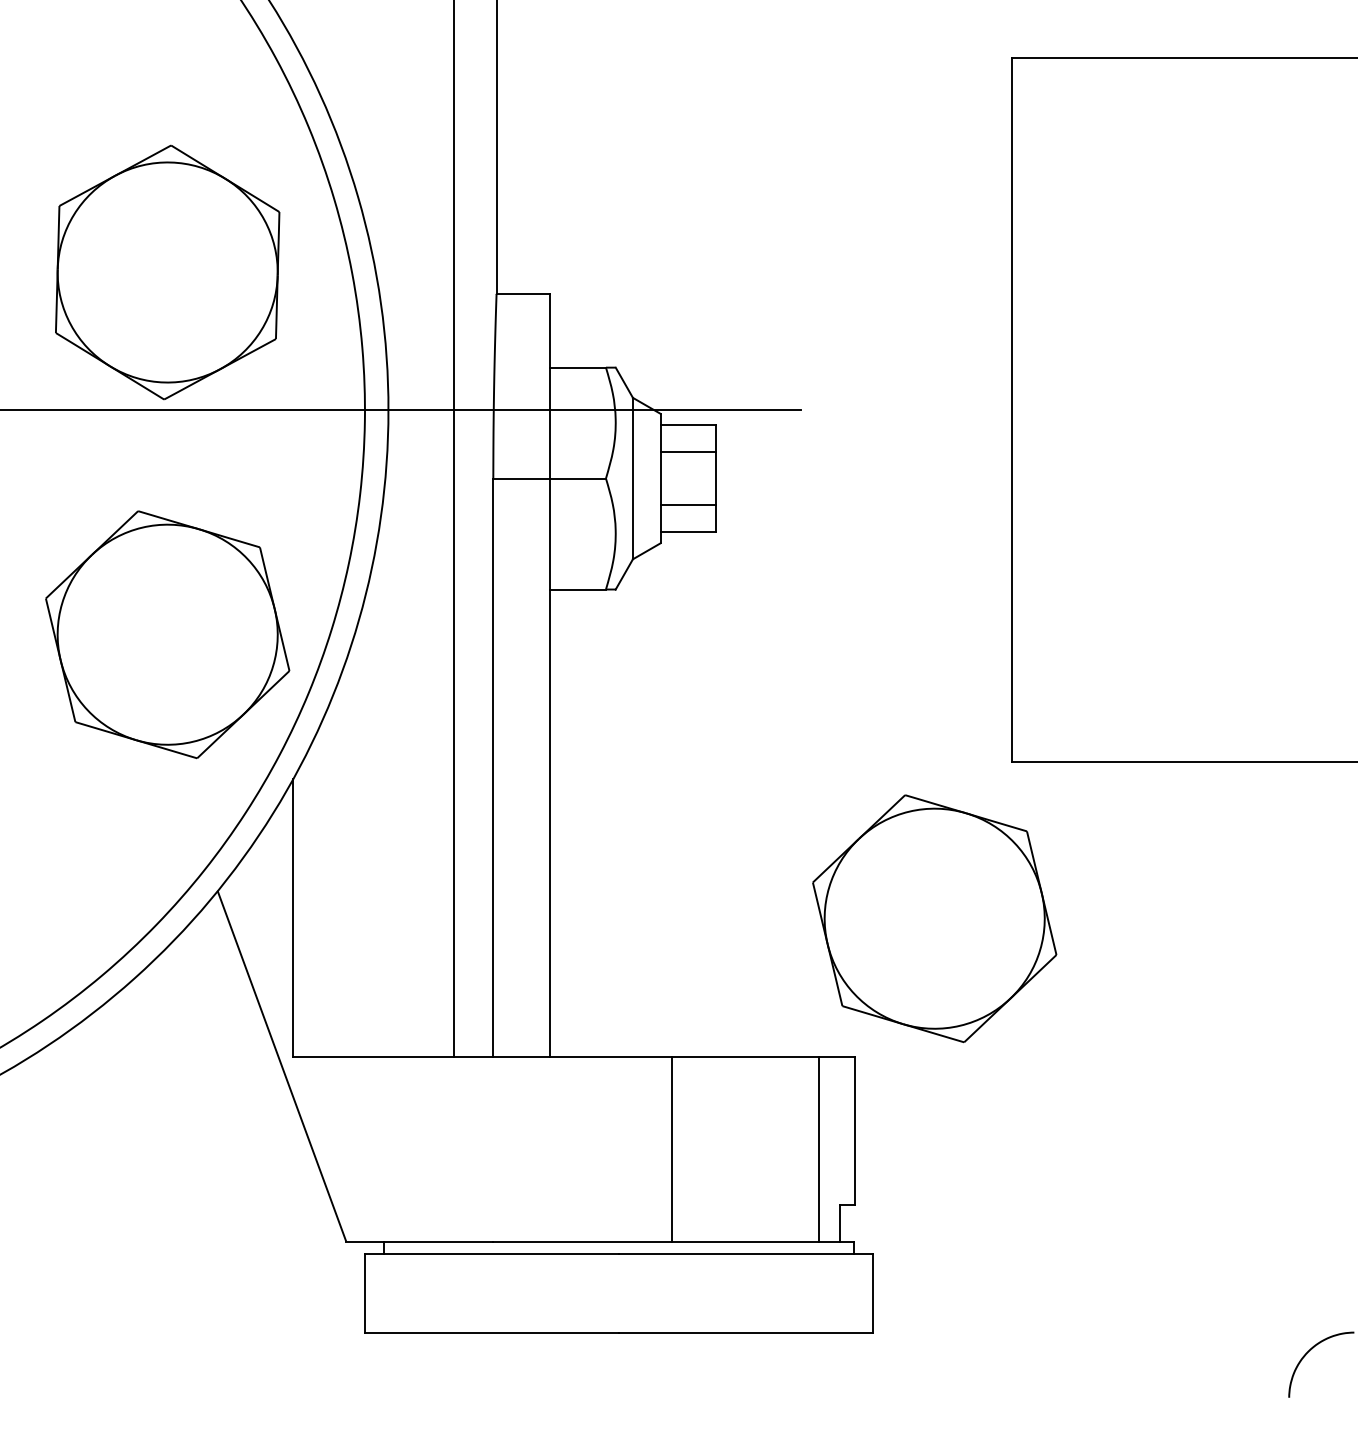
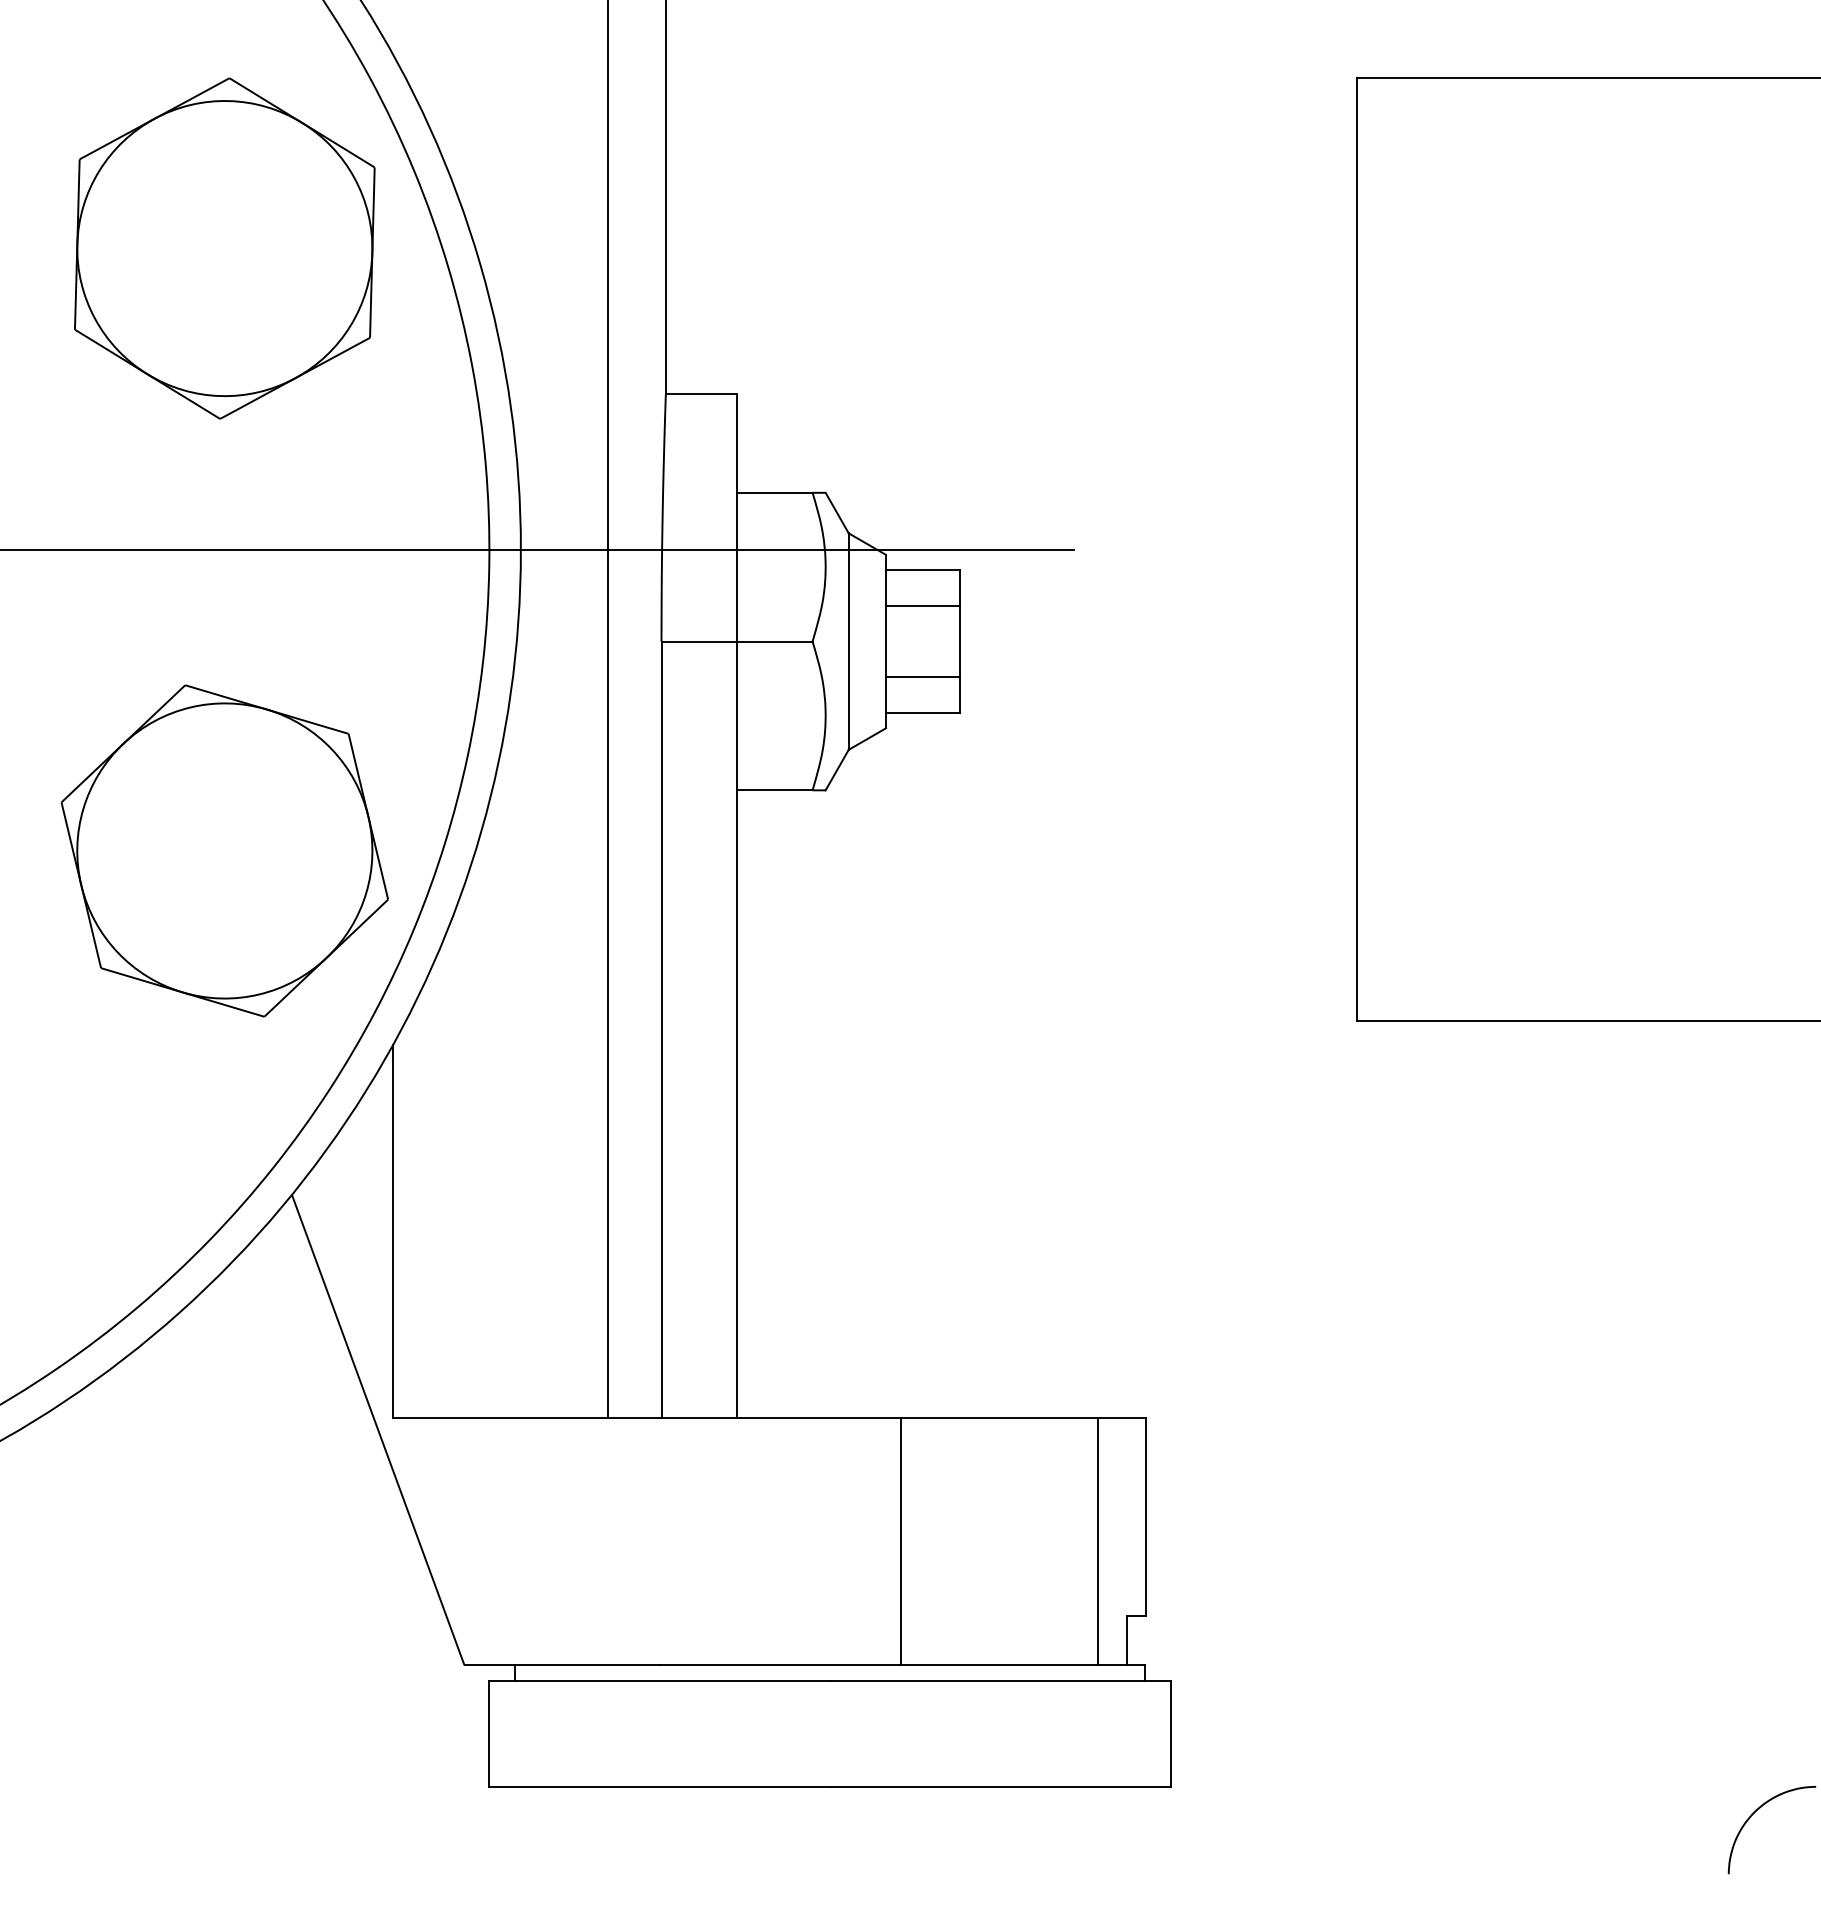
part: (167, 272) -> (224, 248), moved
part: (934, 918) -> (1253, 1231), removed

